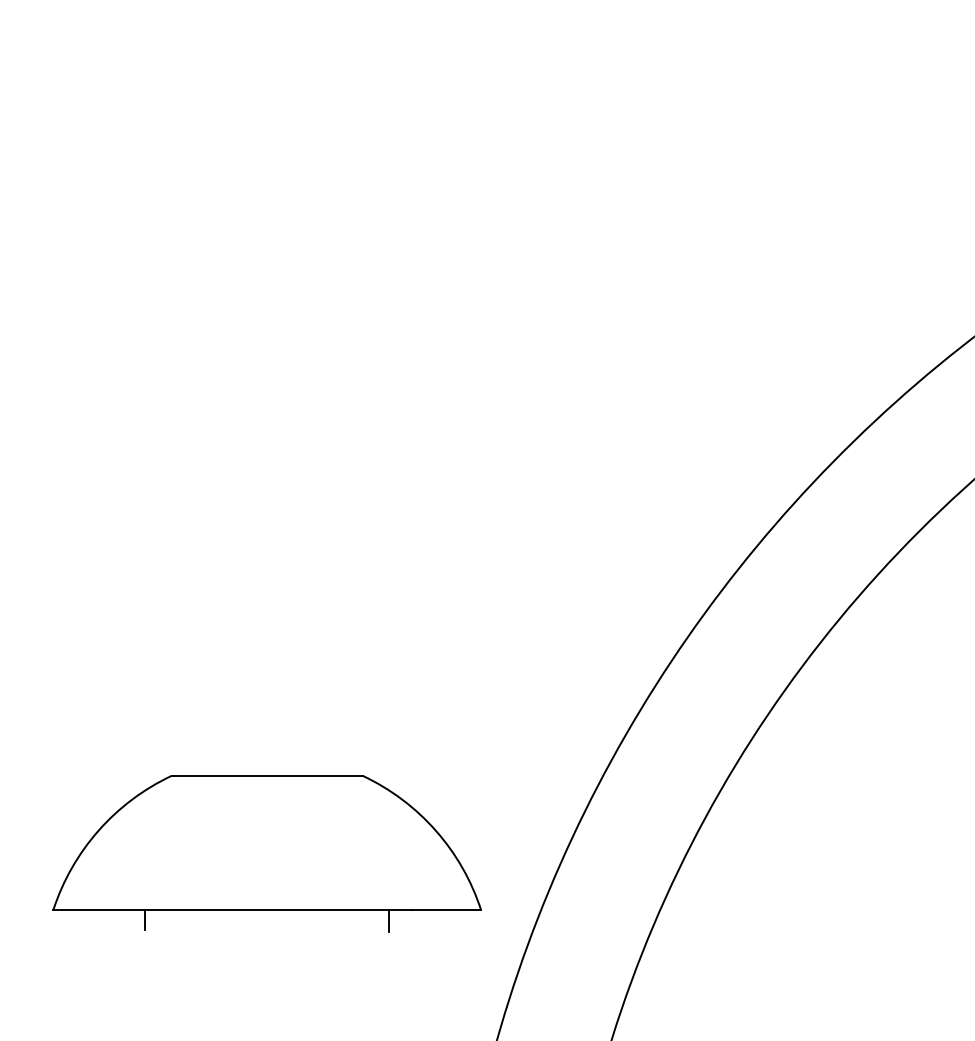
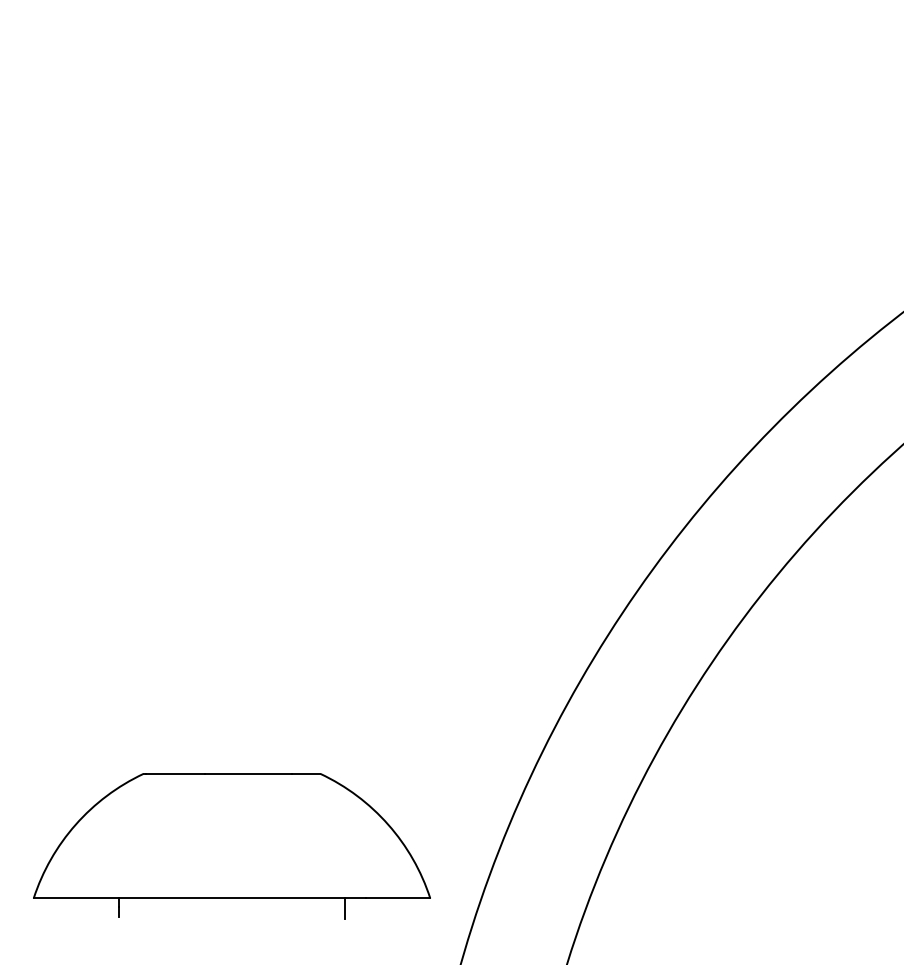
part: (266, 853) -> (231, 845), moved

